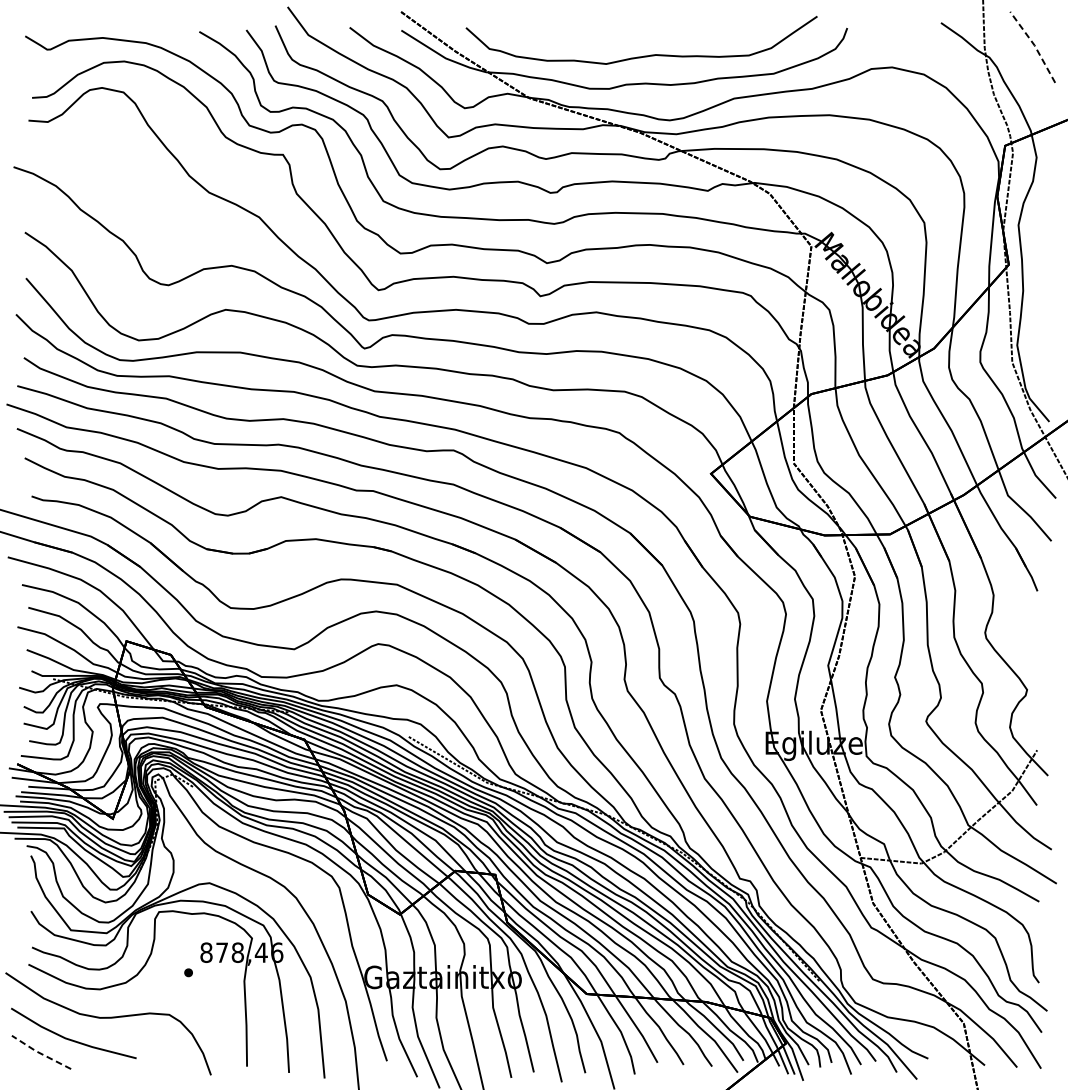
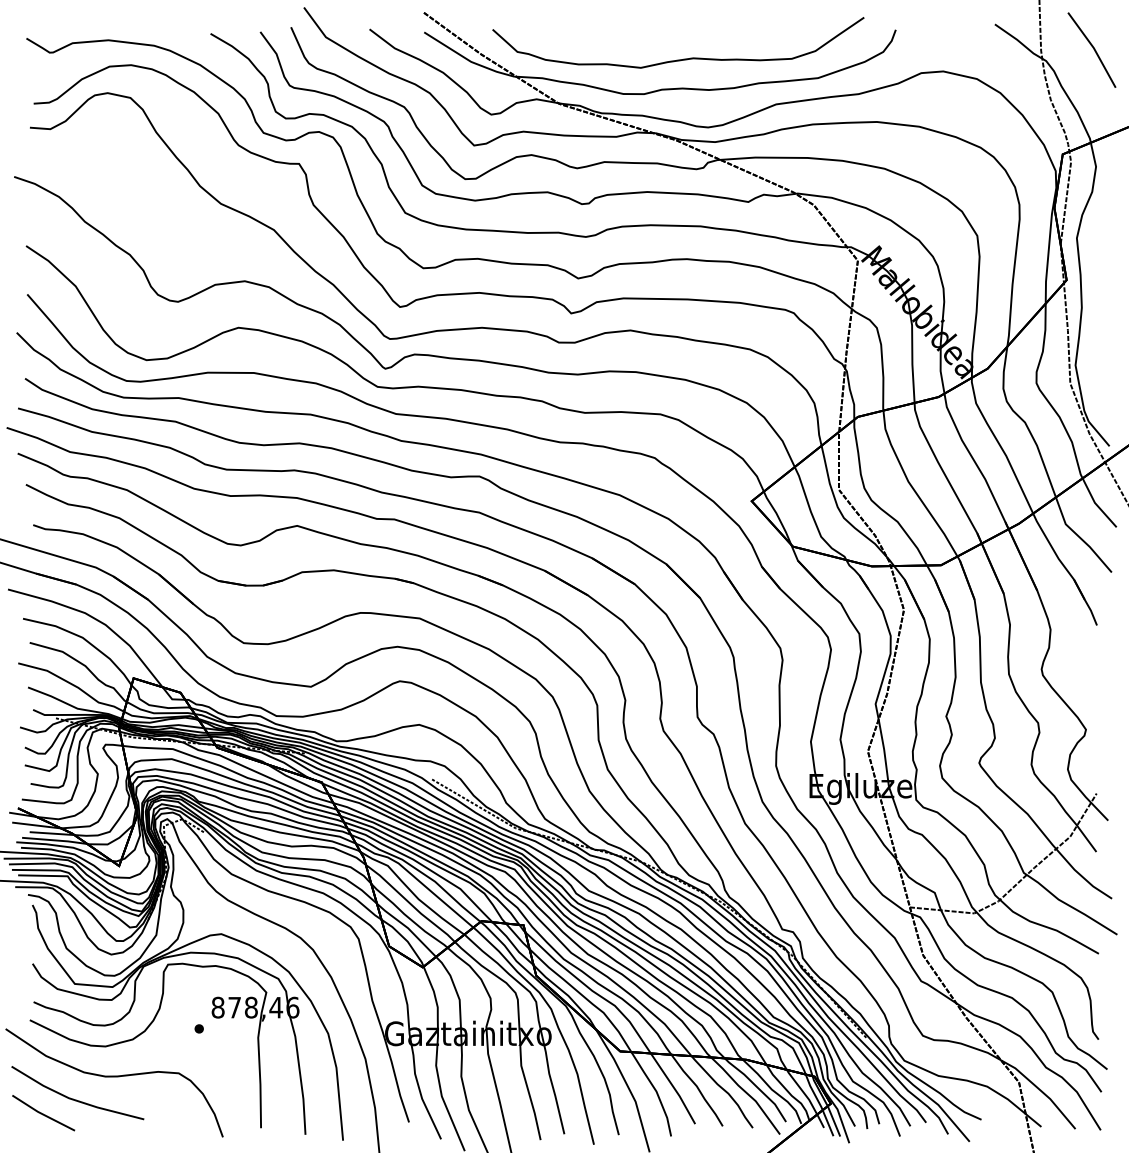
line: (1034, 45) -> (1093, 48), dashed -> solid
line: (40, 1053) -> (42, 1114), dashed -> solid

